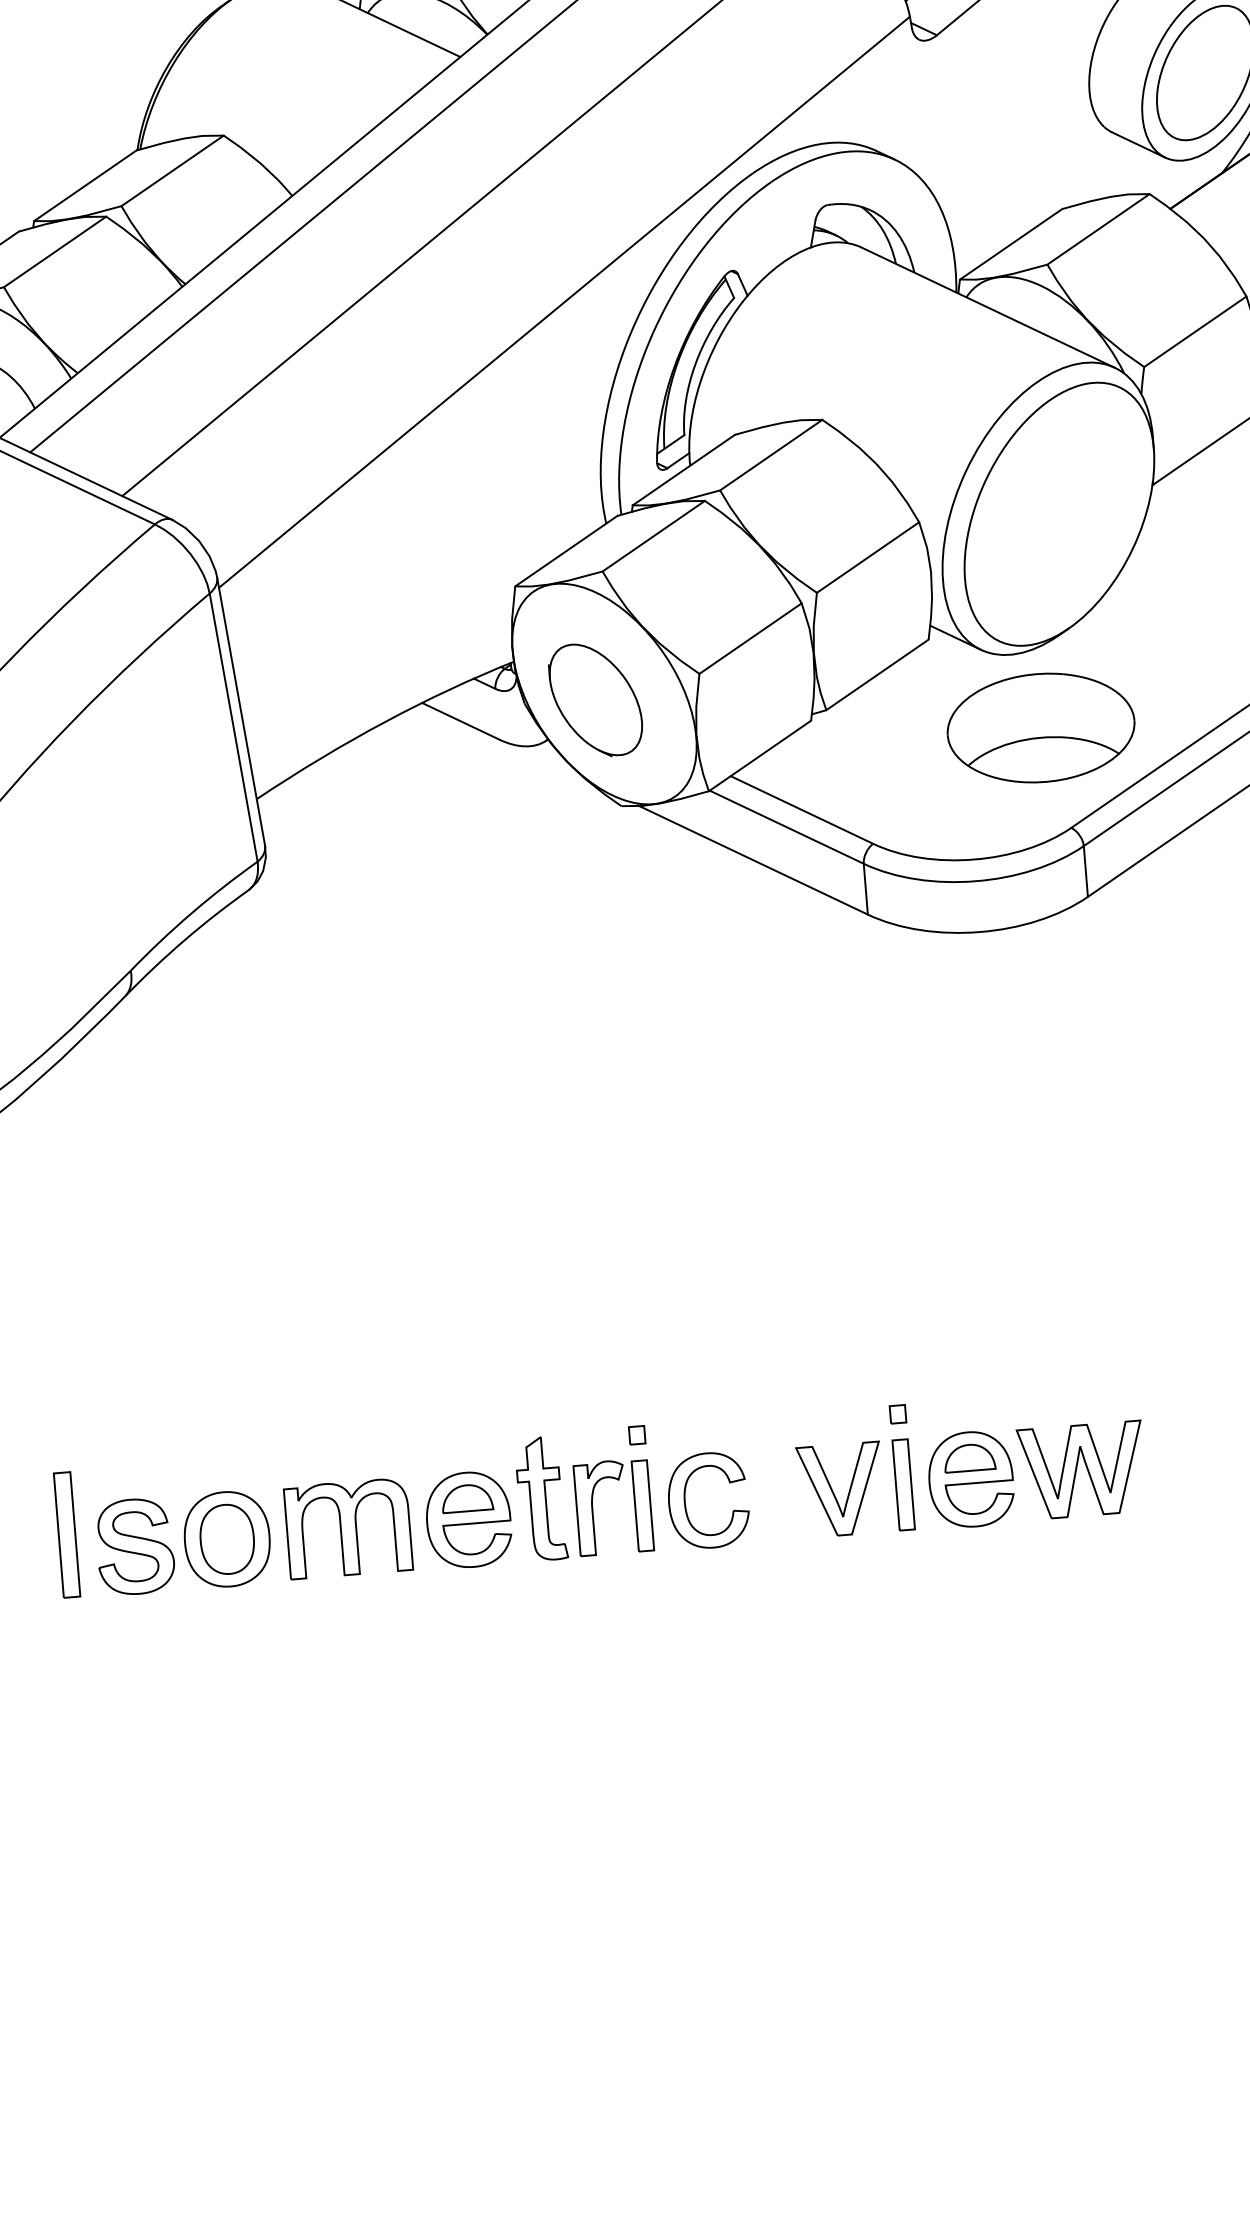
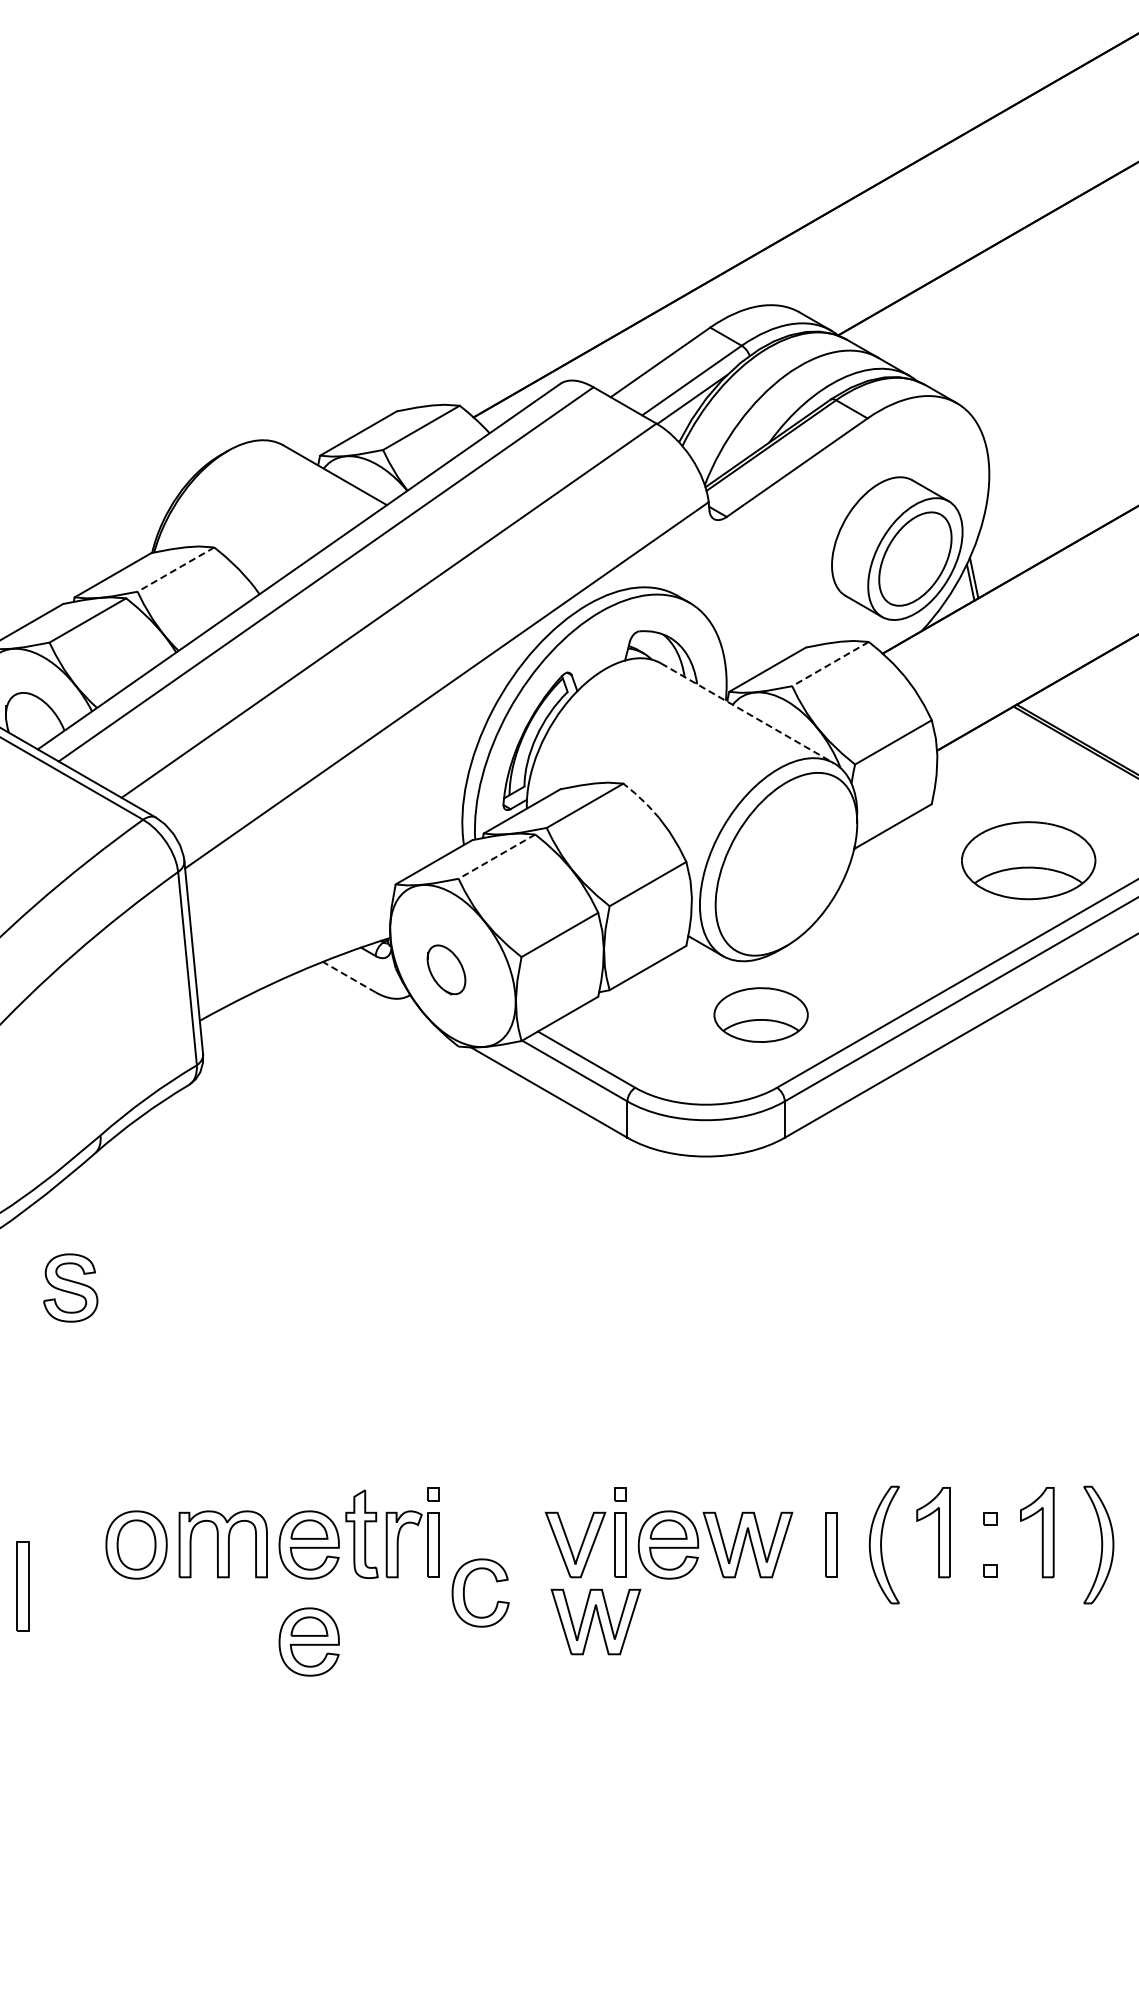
line: (171, 170) -> (175, 569), solid -> dashed
line: (1098, 229) -> (830, 664), solid -> dashed
line: (987, 307) -> (747, 713), solid -> dashed
line: (849, 439) -> (641, 799), solid -> dashed
line: (653, 536) -> (496, 856), solid -> dashed
part: (595, 699) -> (446, 969), size x0.6
line: (461, 721) -> (349, 977), solid -> dashed
part: (1040, 727) -> (760, 1014), size x0.7
part: (1198, 1460) -> (831, 1544), added
part: (685, 1501) -> (464, 1592), moved
part: (66, 1534) -> (22, 1586), moved
part: (134, 1546) -> (70, 1287), moved
part: (877, 1594) -> (595, 1621), added
part: (478, 1654) -> (308, 1641), added

